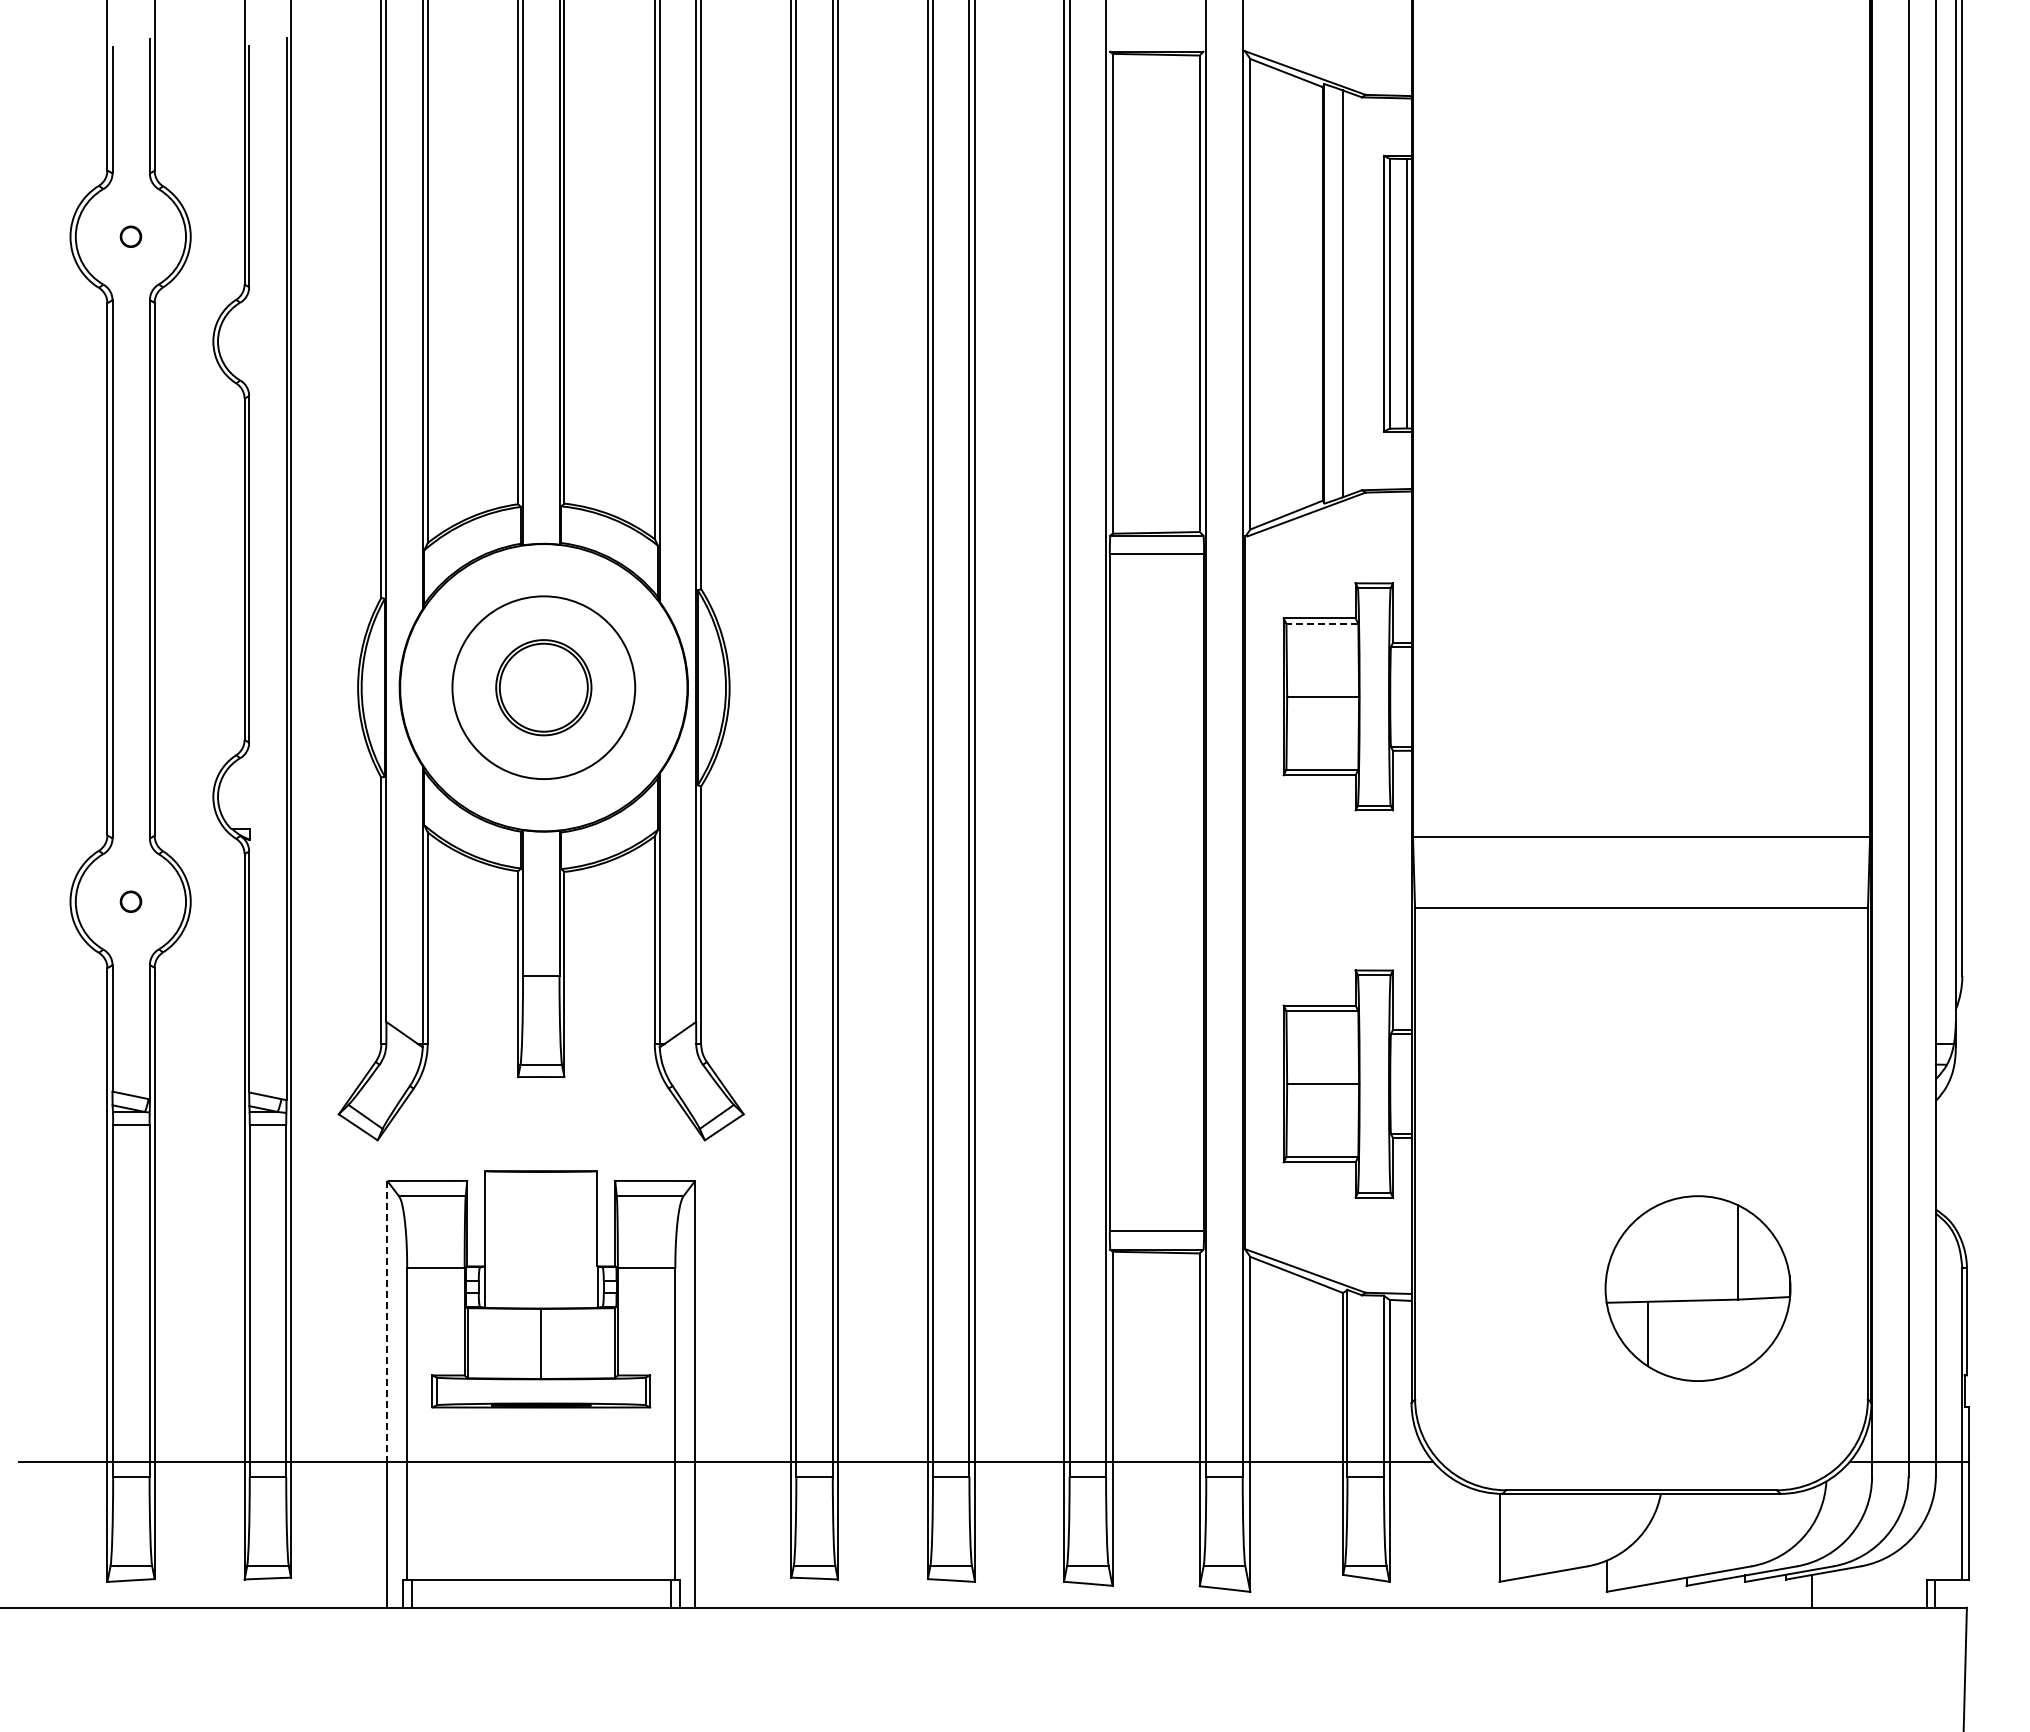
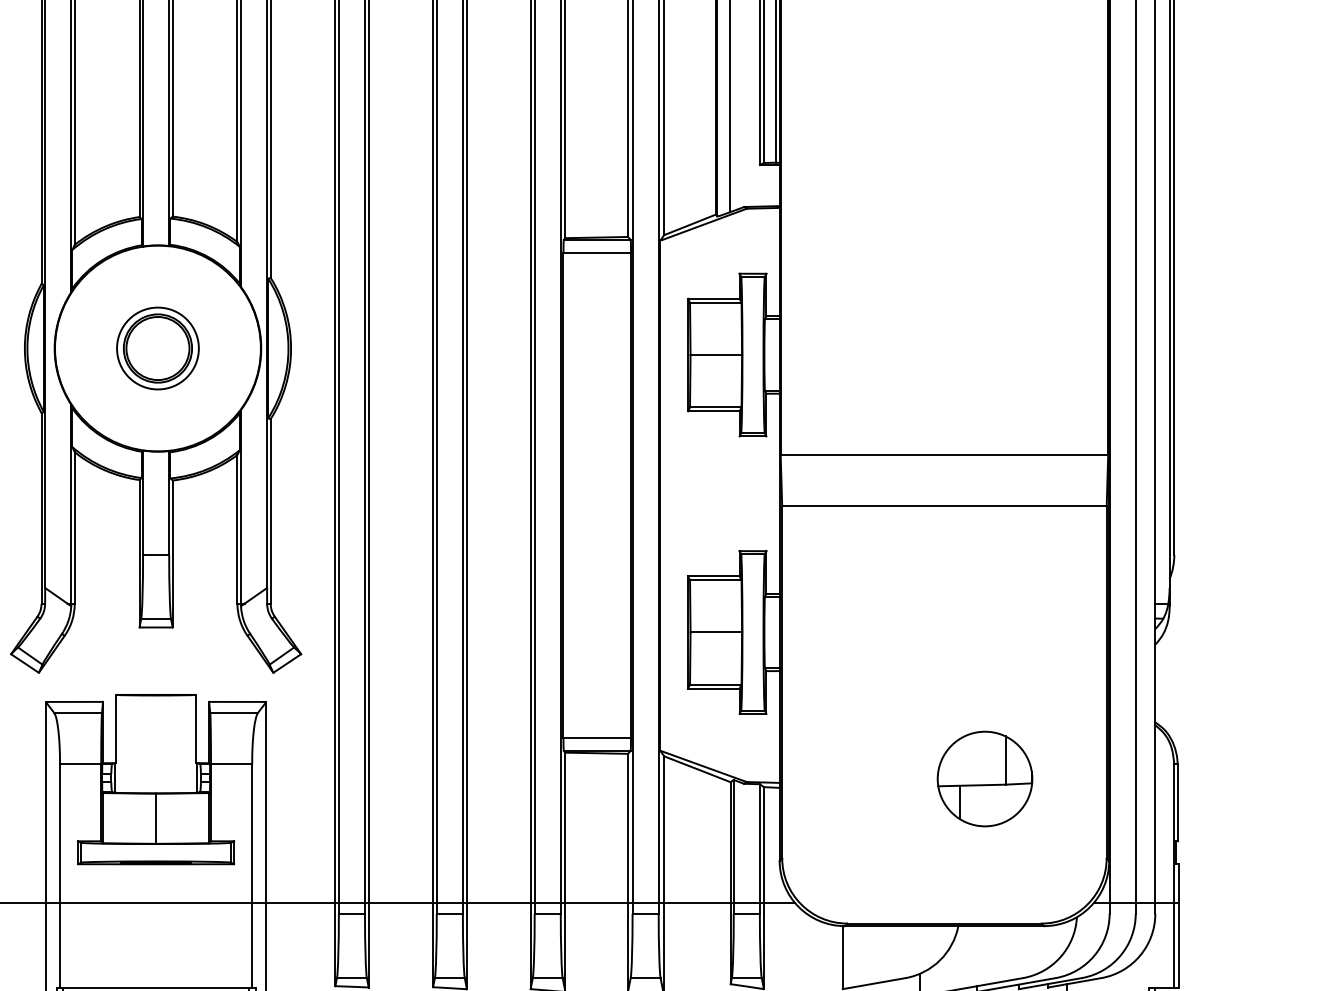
line: (1322, 623) -> (715, 302), dashed -> solid
circle: (543, 687) -> (157, 348), size x0.62
part: (1698, 1288) -> (985, 778), size x0.71
line: (387, 1321) -> (45, 802), dashed -> solid

